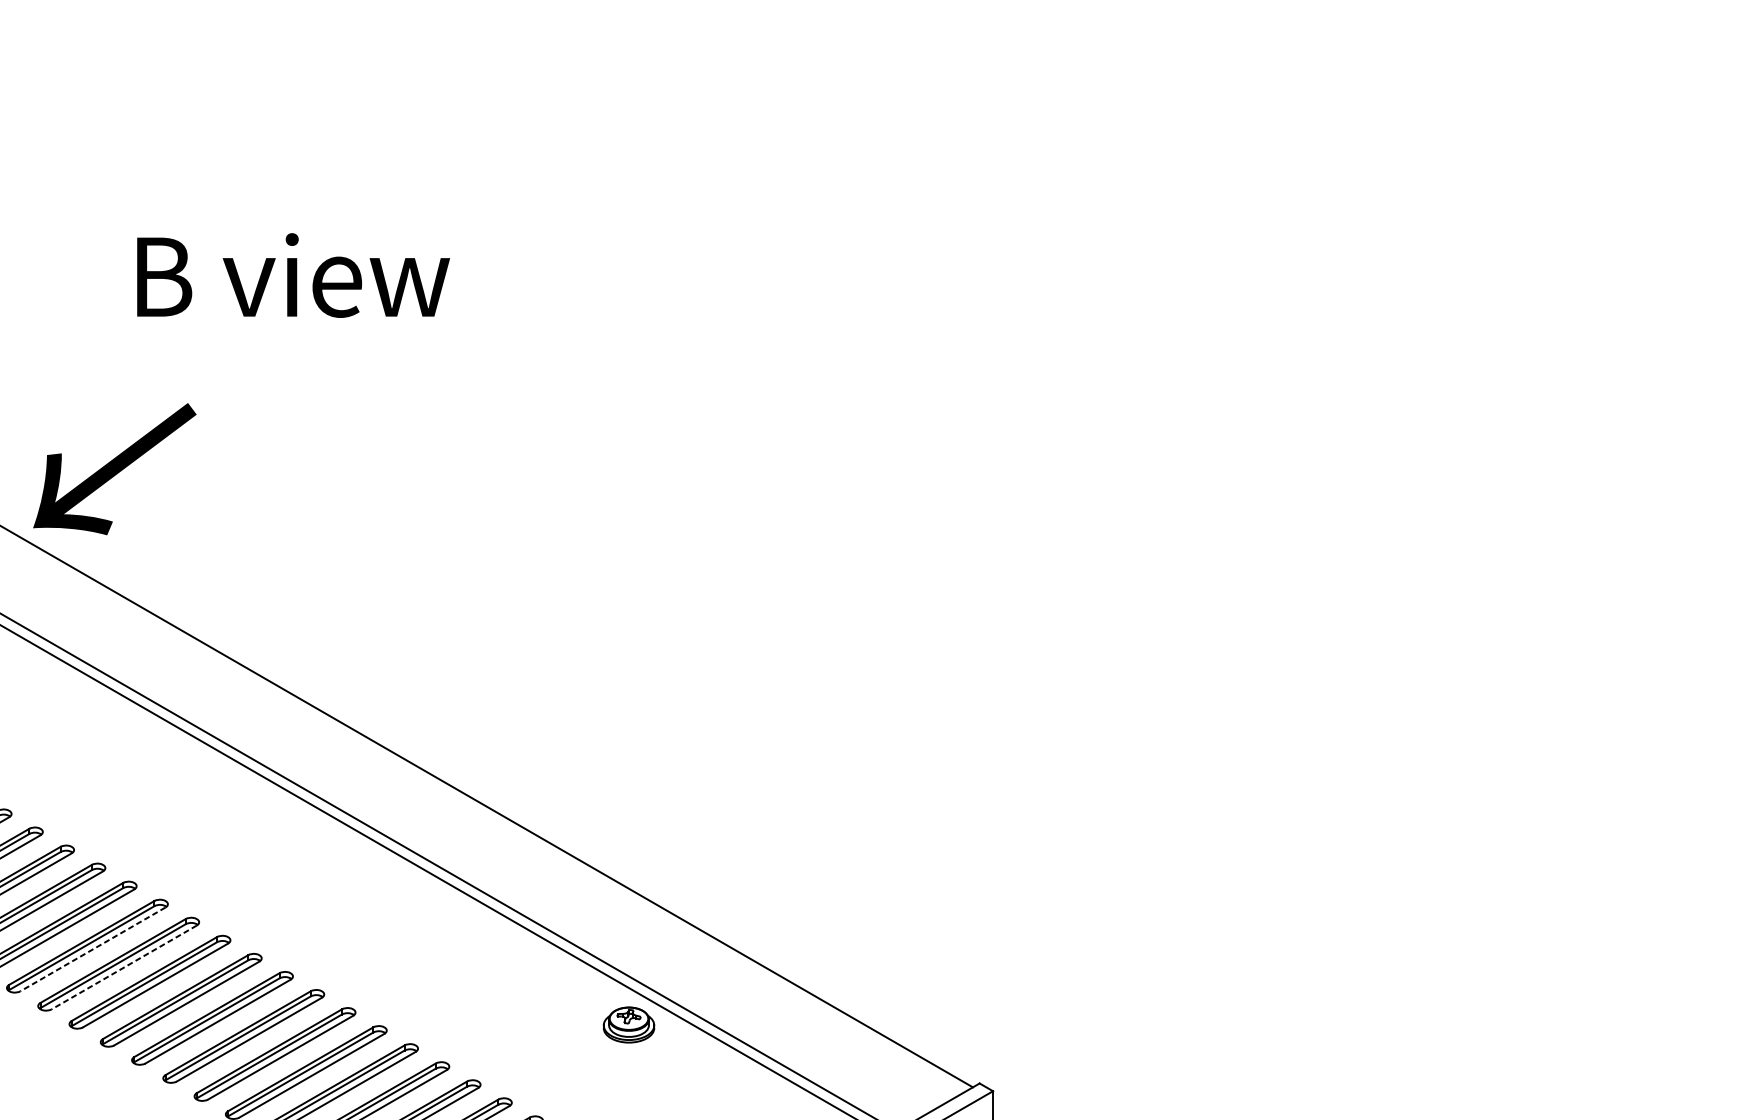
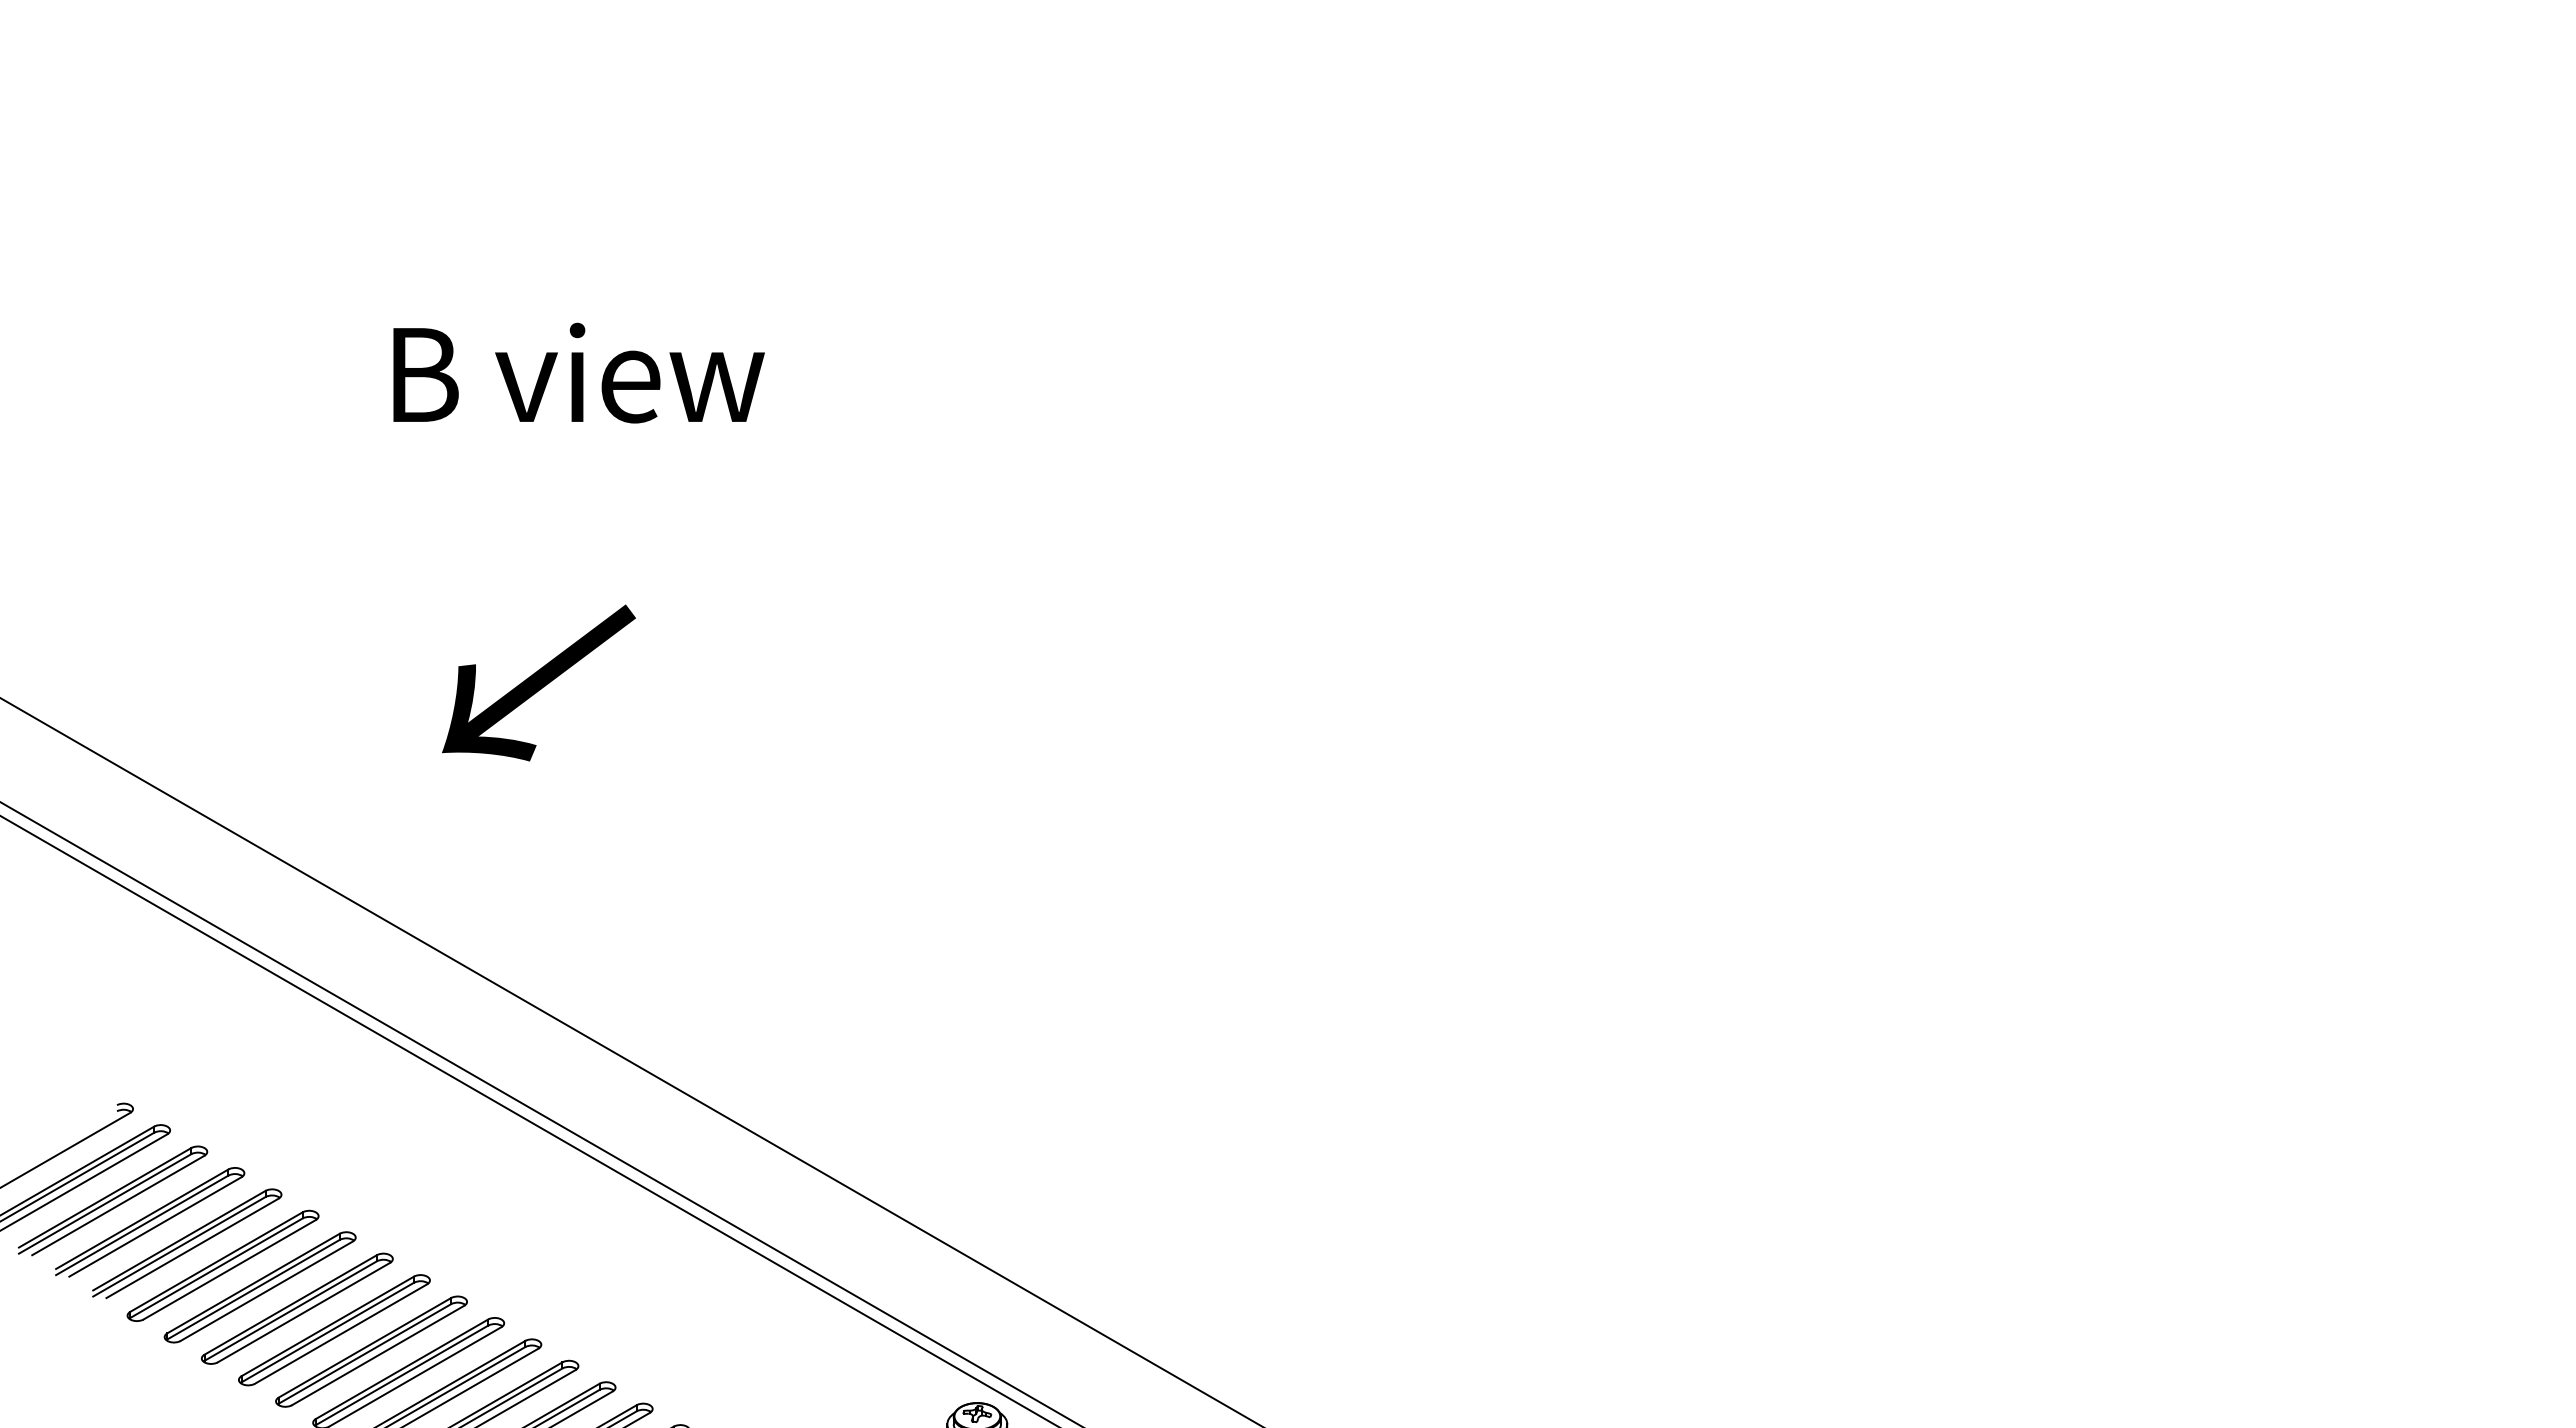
text: (293, 274) -> (578, 372), moved
text: (114, 468) -> (538, 682), moved
line: (92, 949) -> (340, 1334), dashed -> solid
line: (123, 967) -> (377, 1355), dashed -> solid

